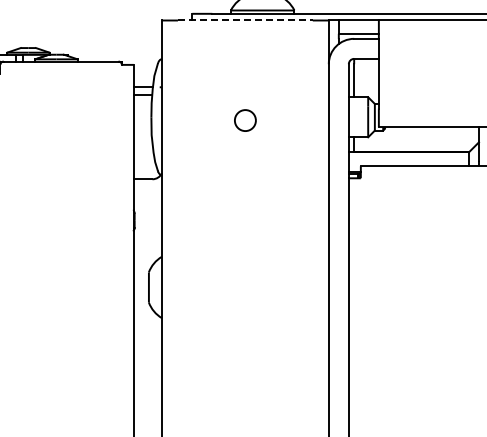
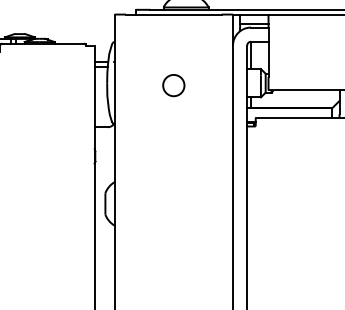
line: (245, 20) -> (173, 14), dashed -> solid
circle: (245, 120) -> (173, 85), size x1.43

